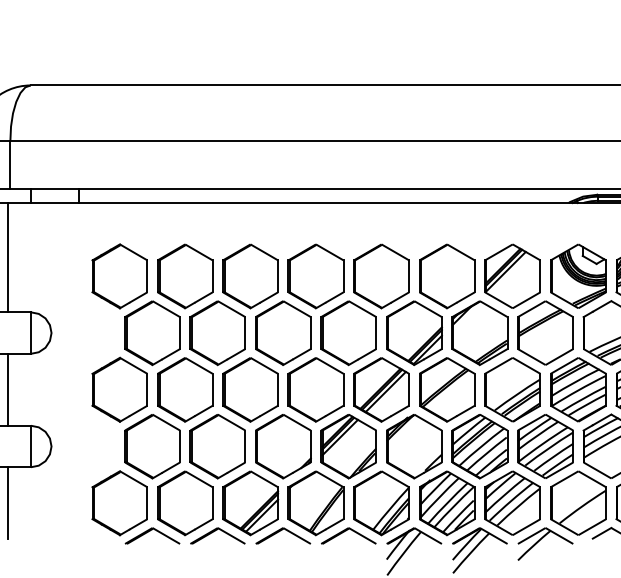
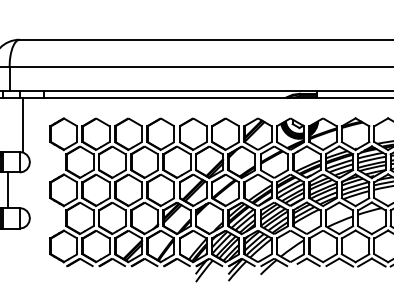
line: (8, 256) -> (23, 124), moved
line: (8, 503) -> (8, 246), removed

